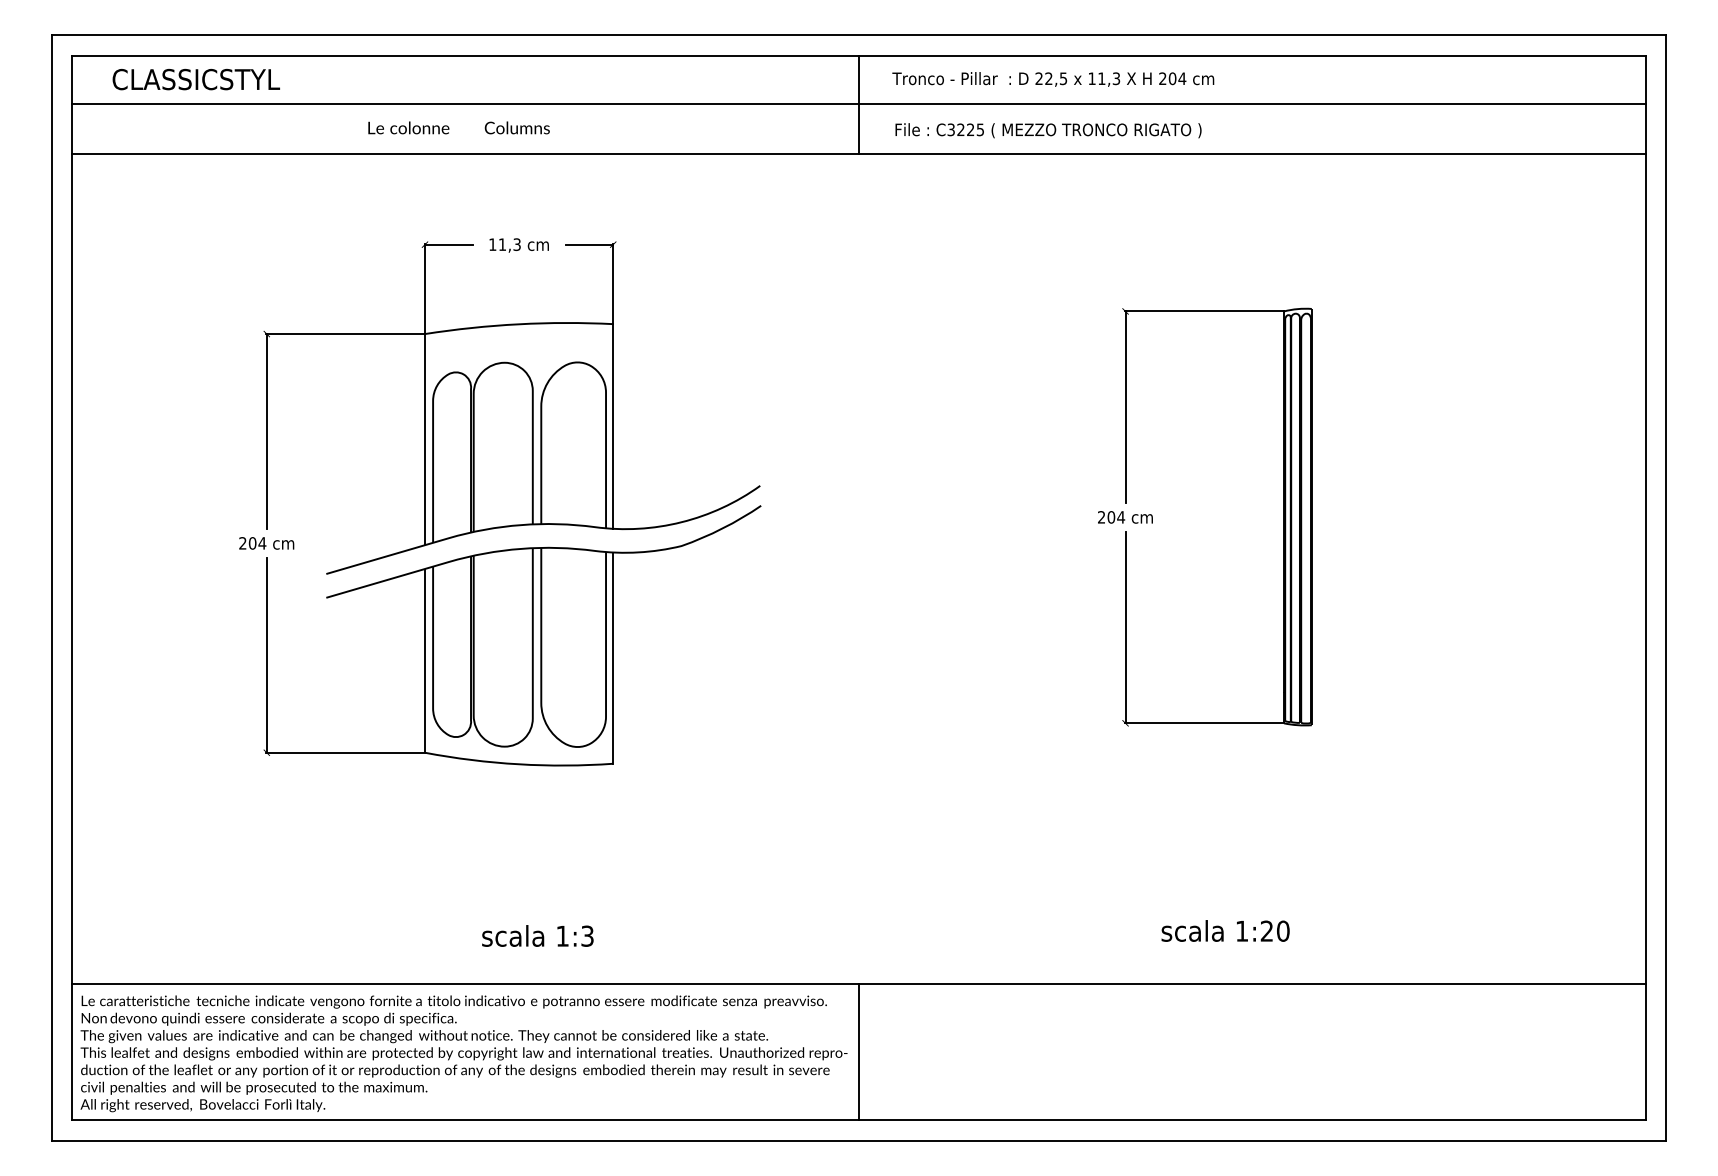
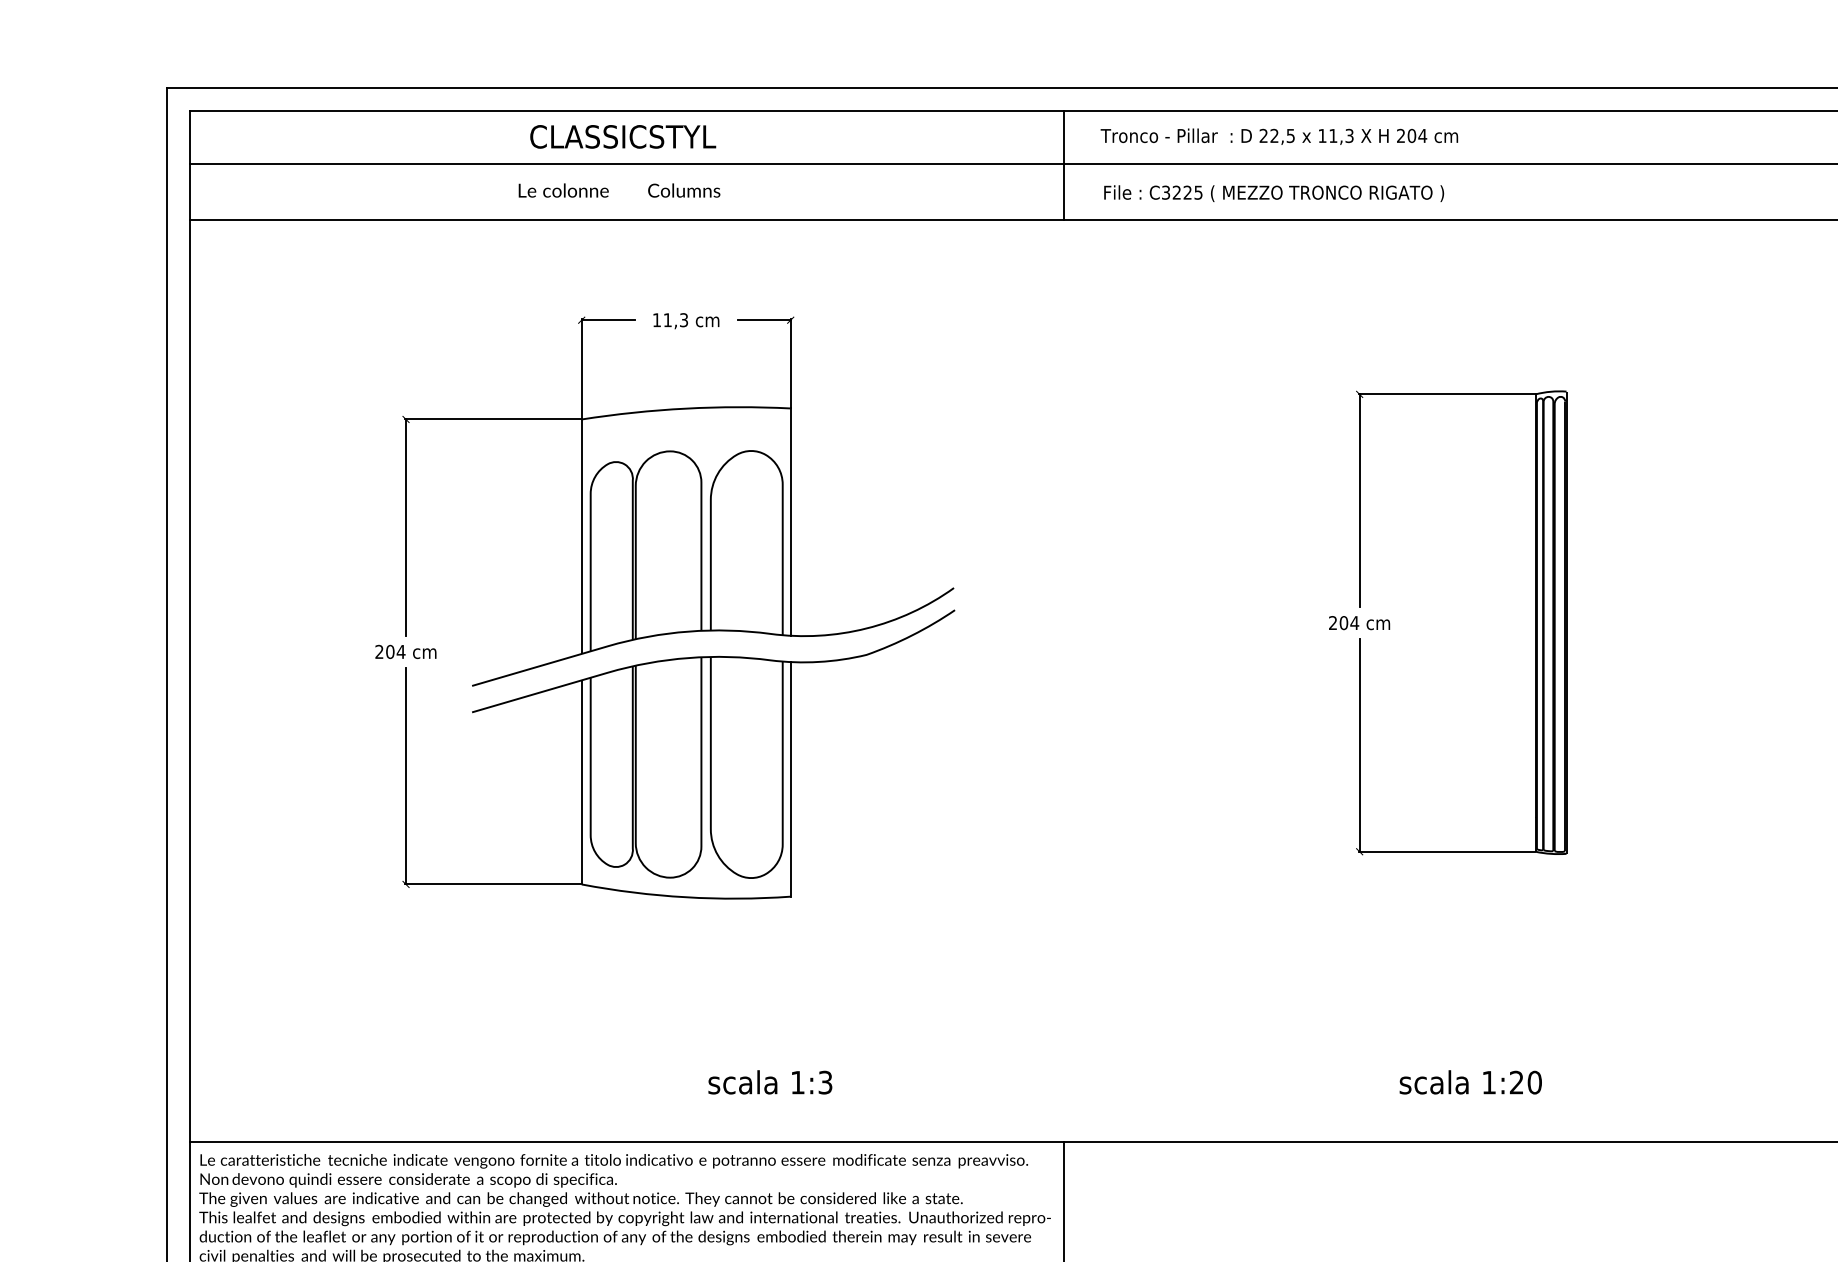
text: (195, 79) -> (622, 136), moved
text: (537, 935) -> (769, 1081), moved

